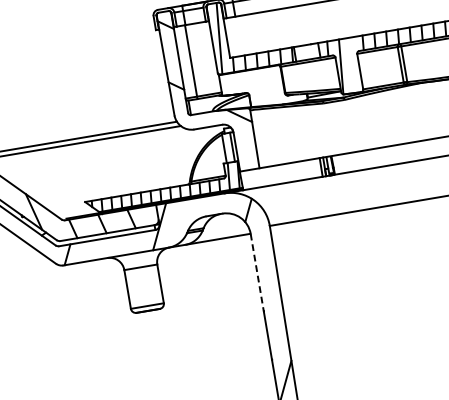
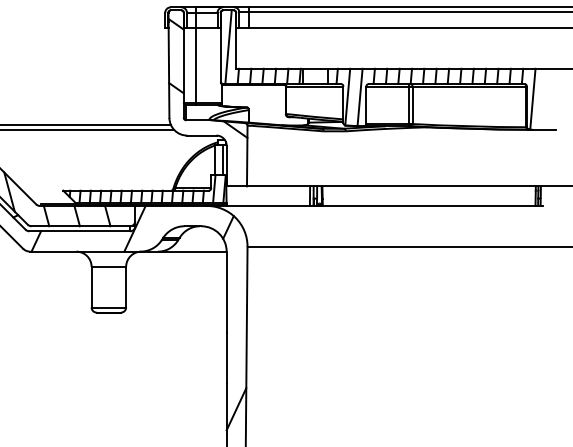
line: (352, 65) -> (359, 97), added
line: (257, 272) -> (226, 292), dashed -> solid

